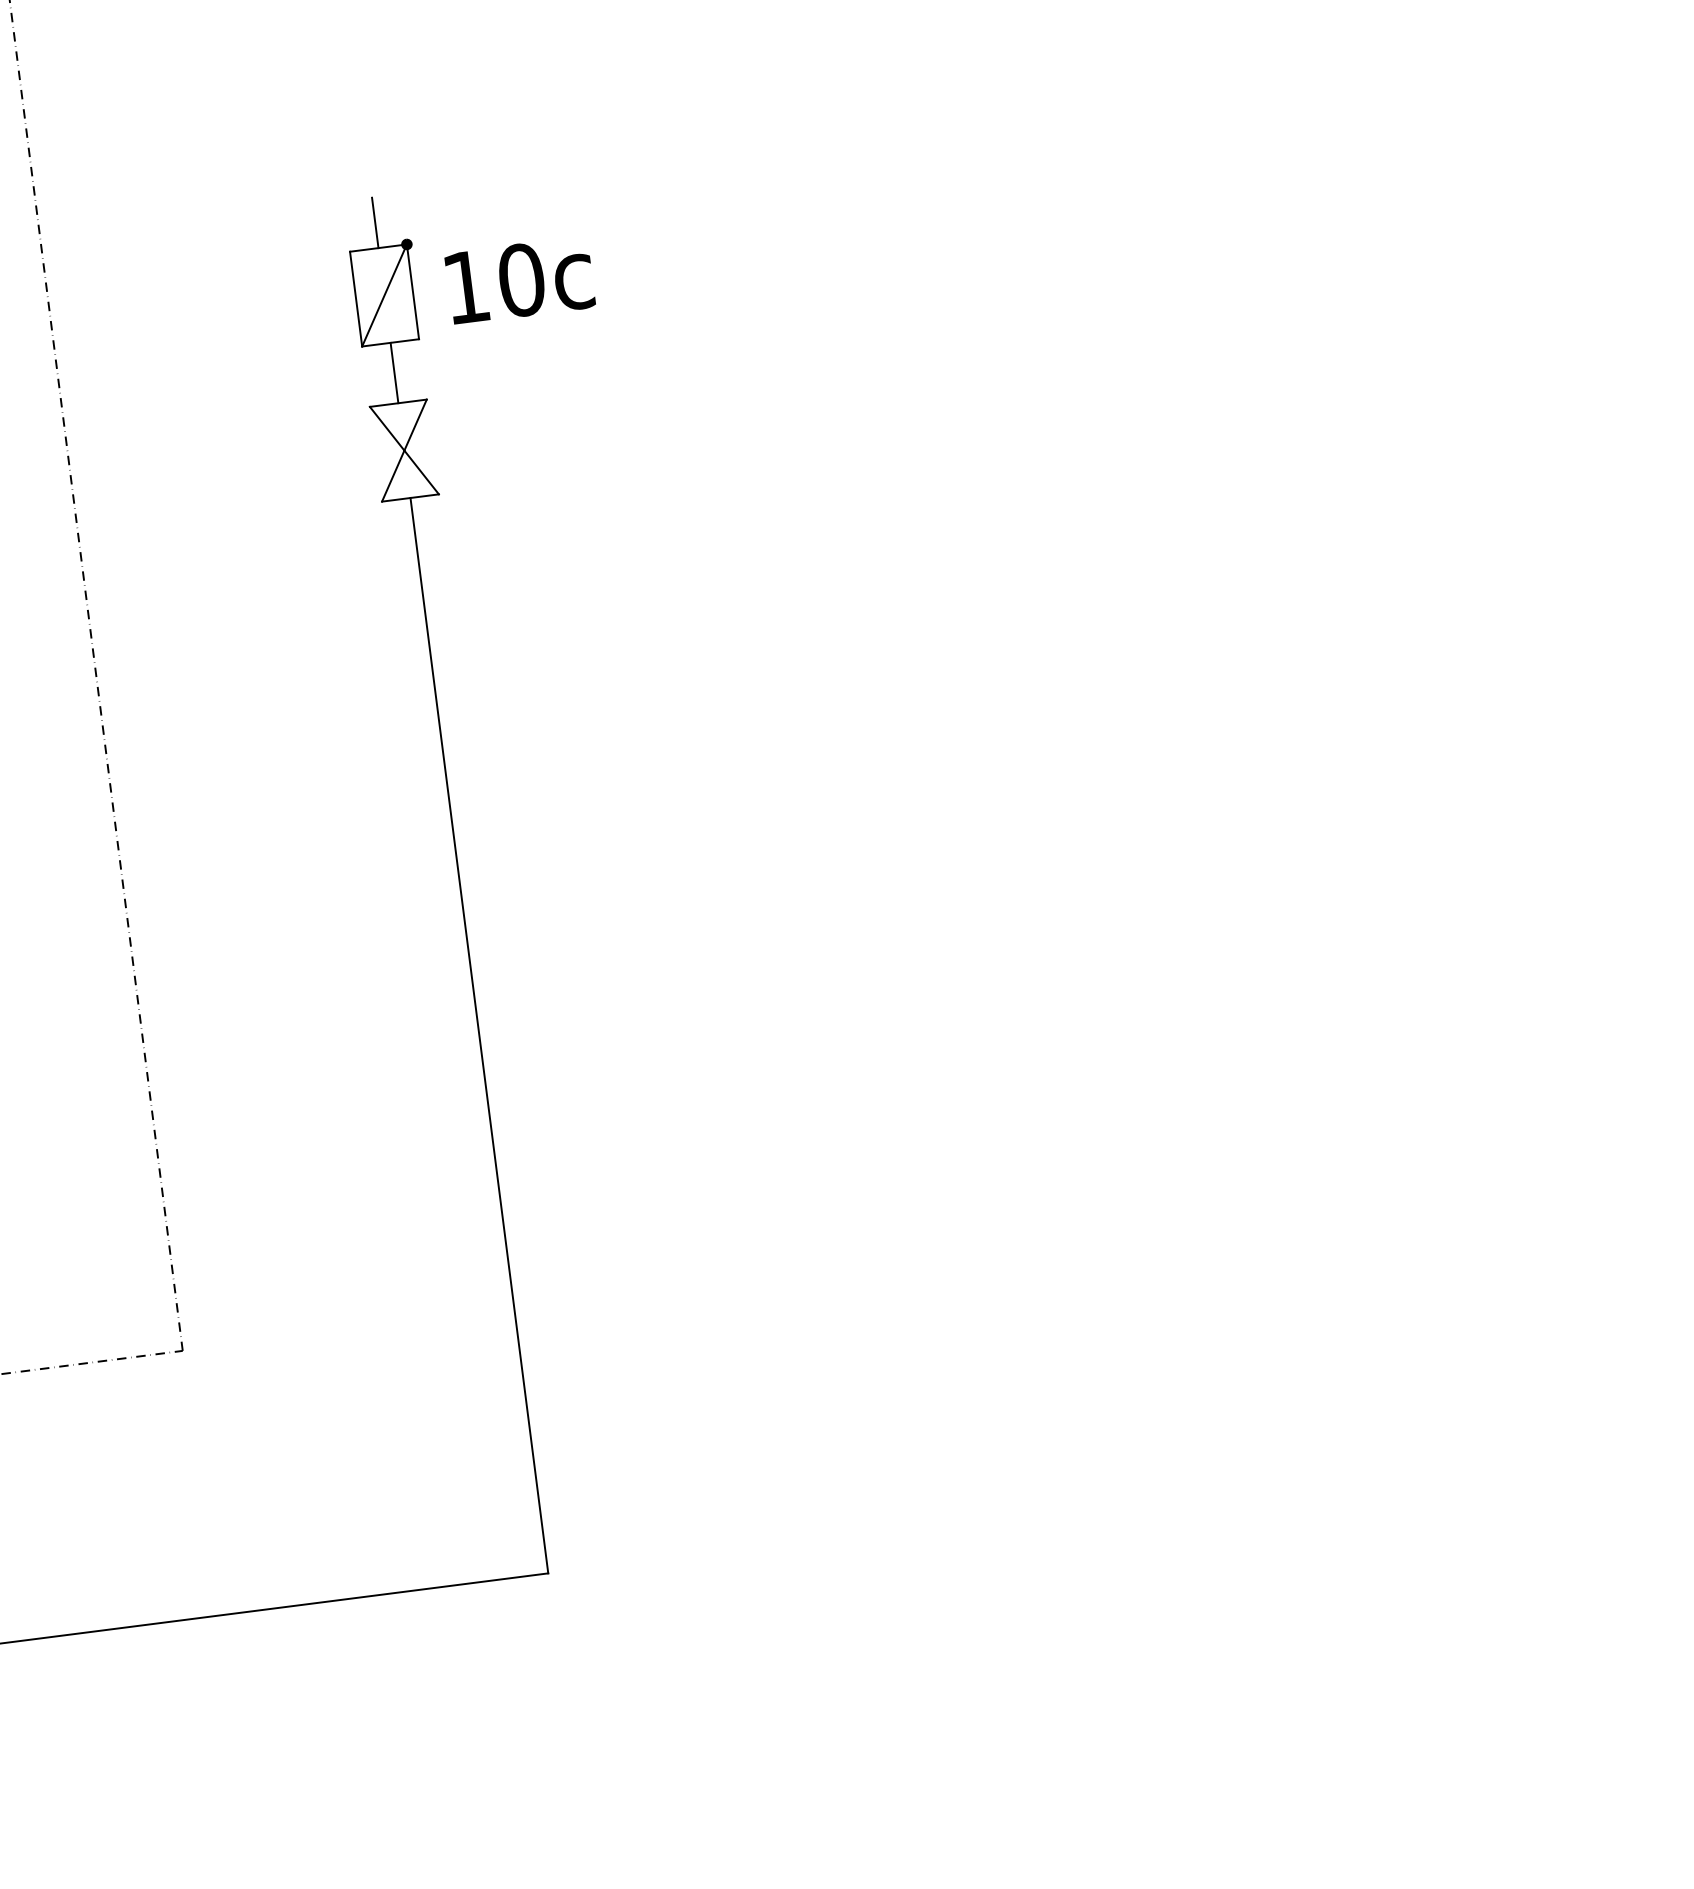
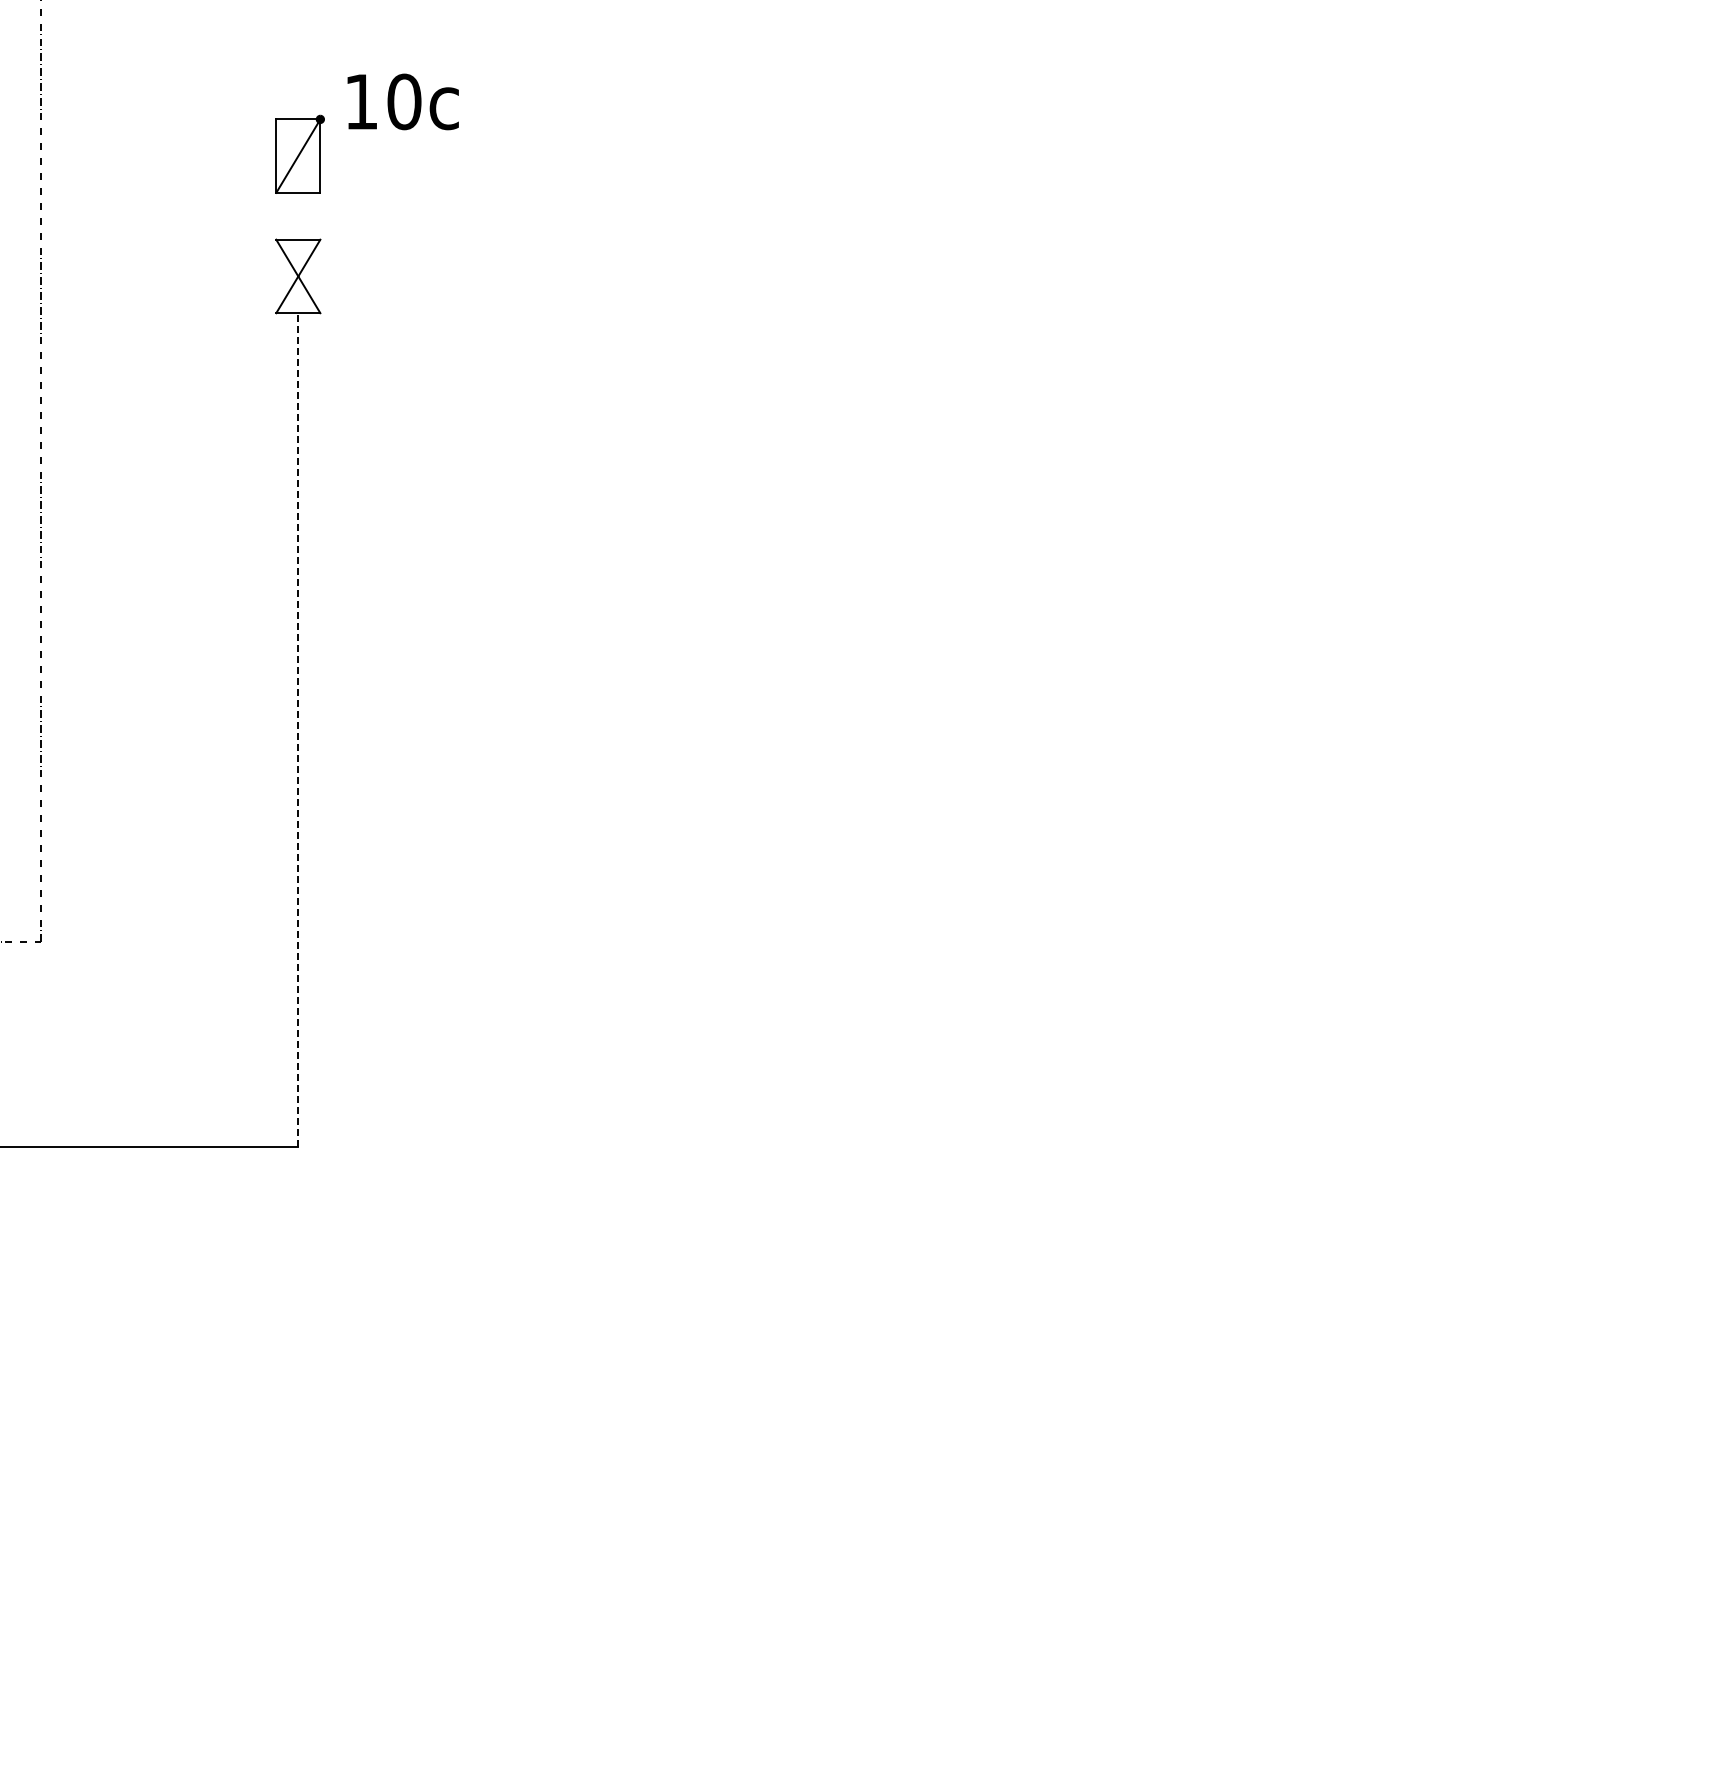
line: (375, 222) -> (298, 99), removed
text: (519, 279) -> (402, 101), moved
line: (394, 371) -> (298, 215), removed
line: (479, 1036) -> (298, 730), solid -> dashed

